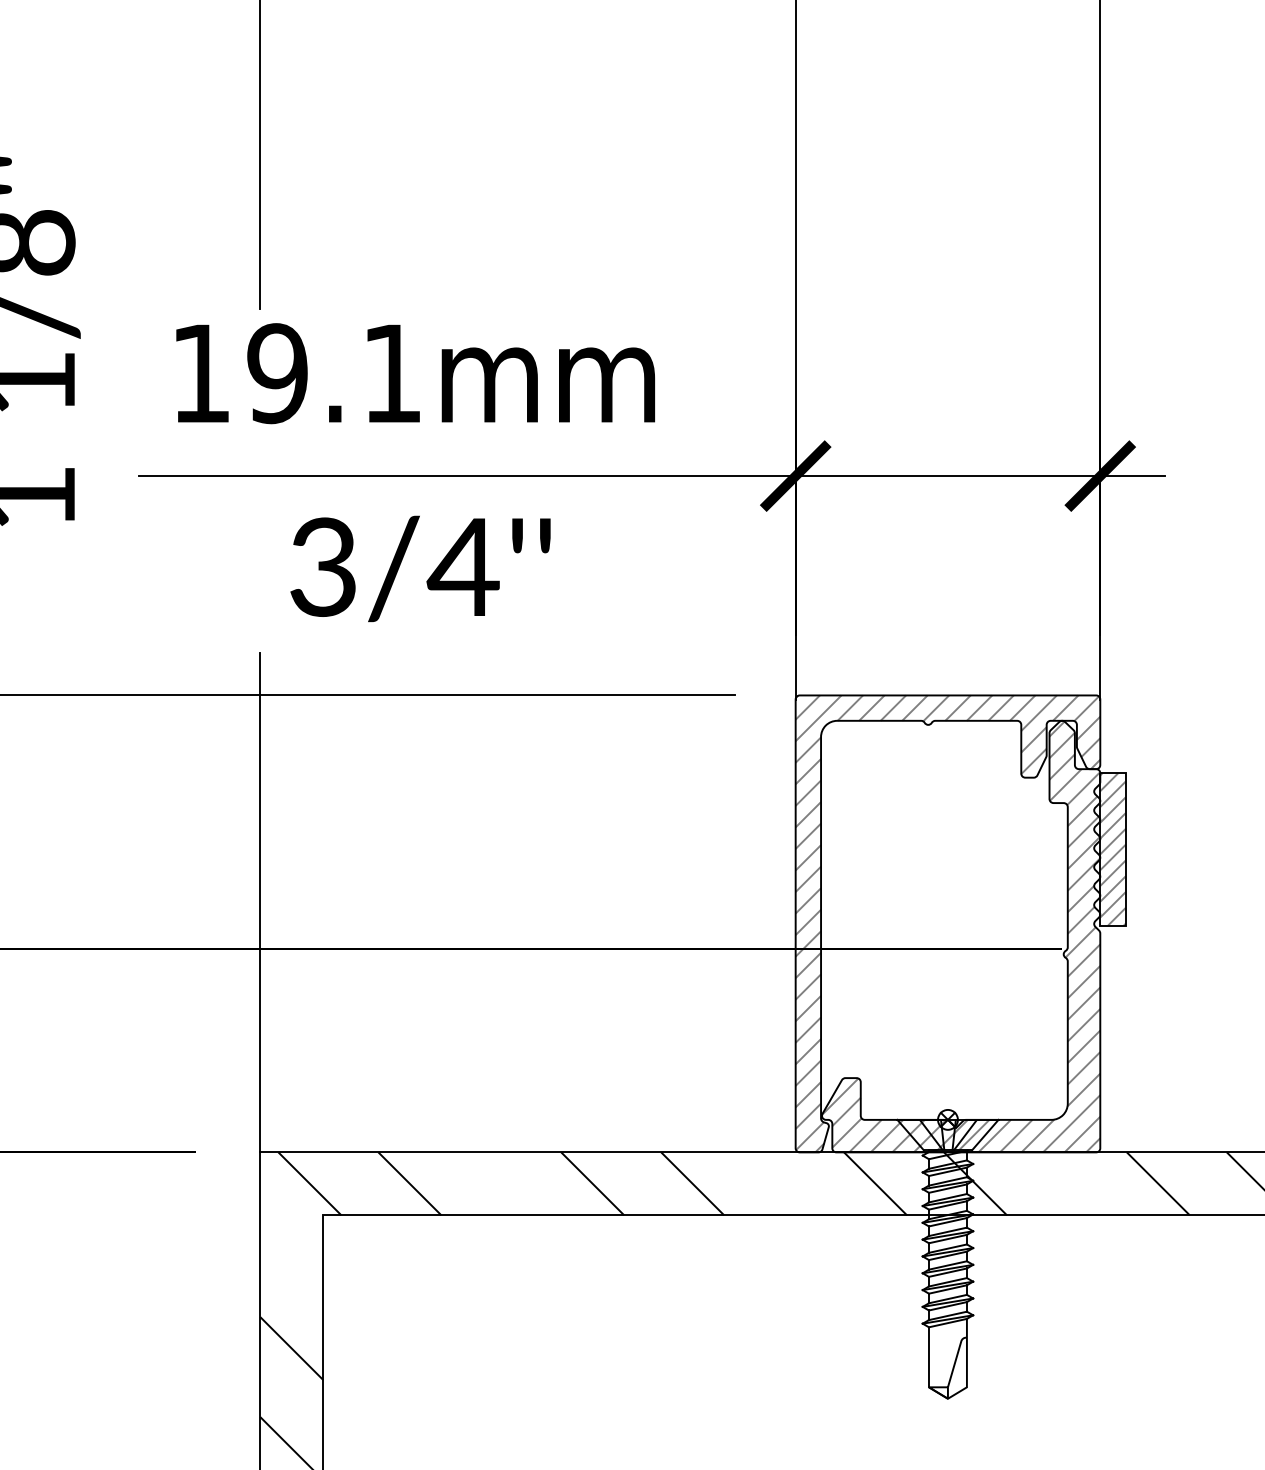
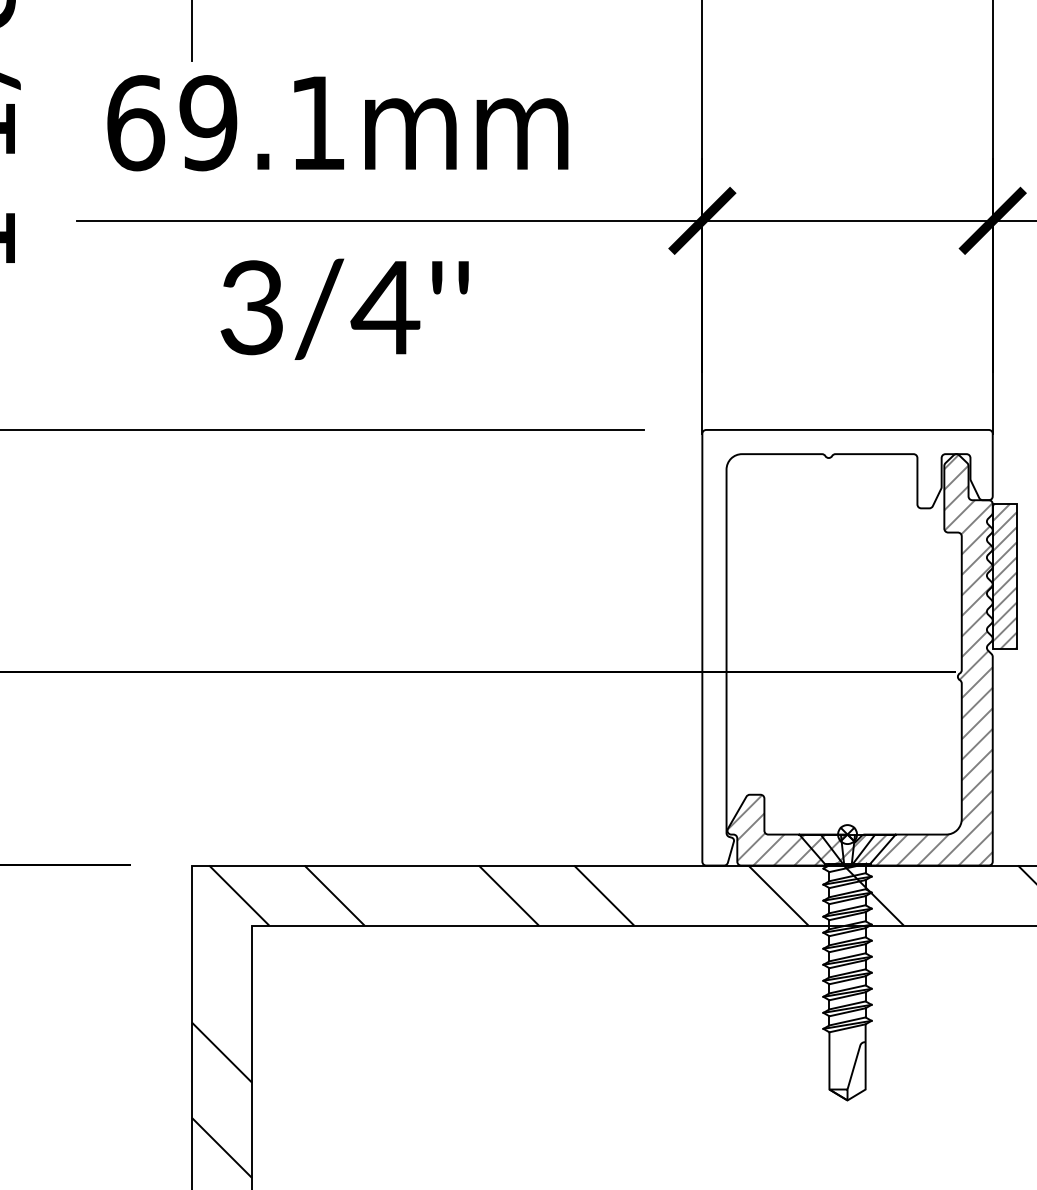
text: (201, 373) -> (135, 123), 19.1mm -> 69.1mm
line: (260, 902) -> (192, 627), removed
hatch: (947, 923) -> (847, 647), removed

